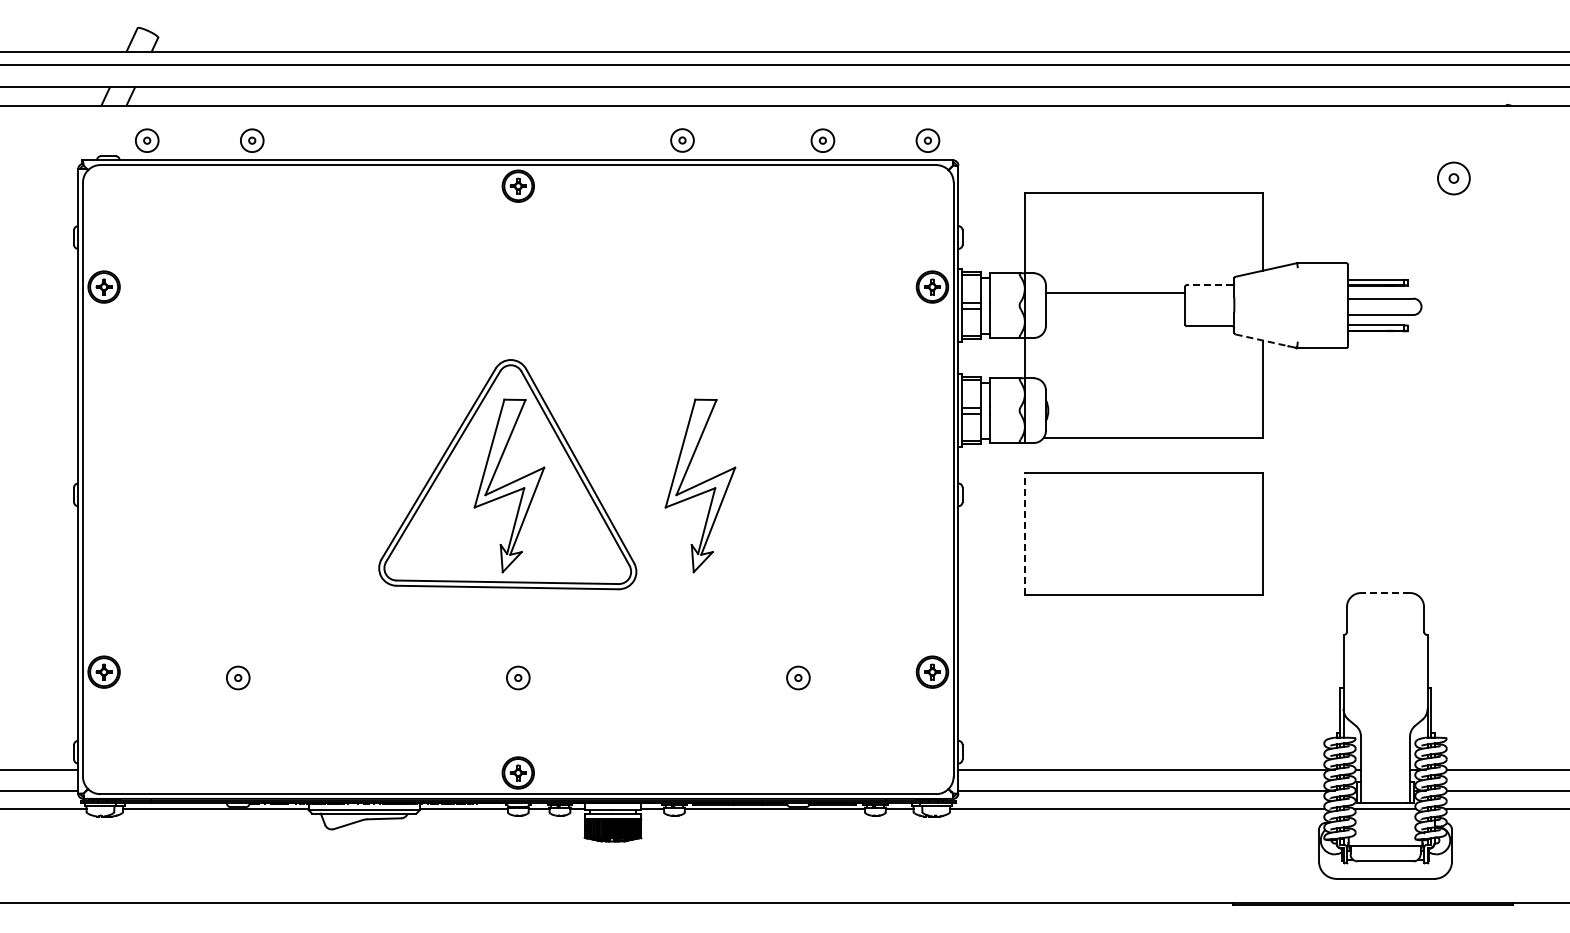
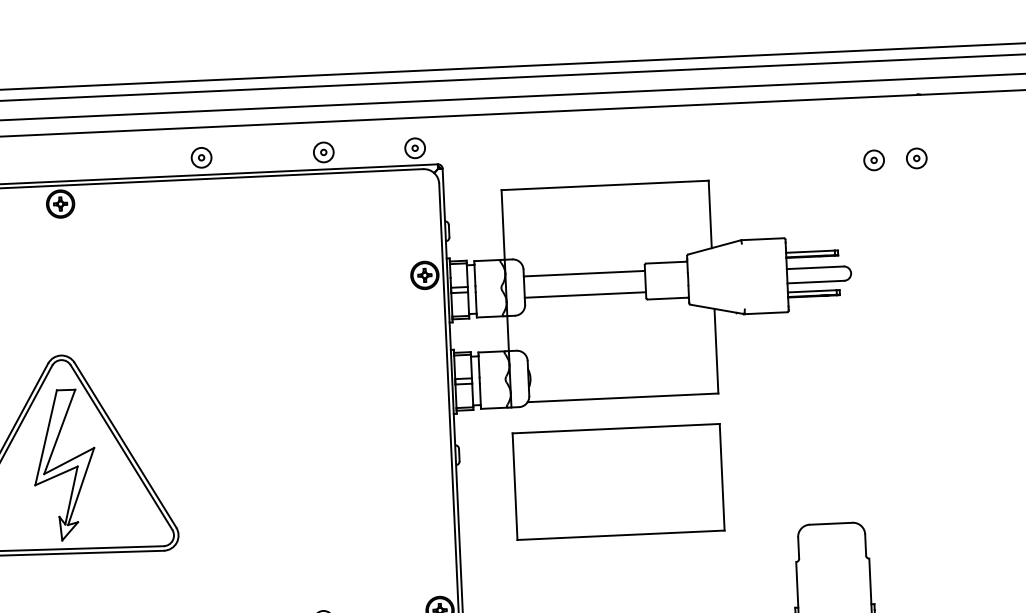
part: (1453, 178) -> (873, 160), size x0.71
part: (1502, 178) -> (916, 158), added
line: (1209, 284) -> (665, 262), dashed -> solid
line: (1115, 317) -> (585, 294), added
line: (1261, 340) -> (713, 308), dashed -> solid
part: (700, 485) -> (230, 457), removed
line: (1024, 533) -> (514, 486), dashed -> solid
line: (1385, 593) -> (831, 524), dashed -> solid

